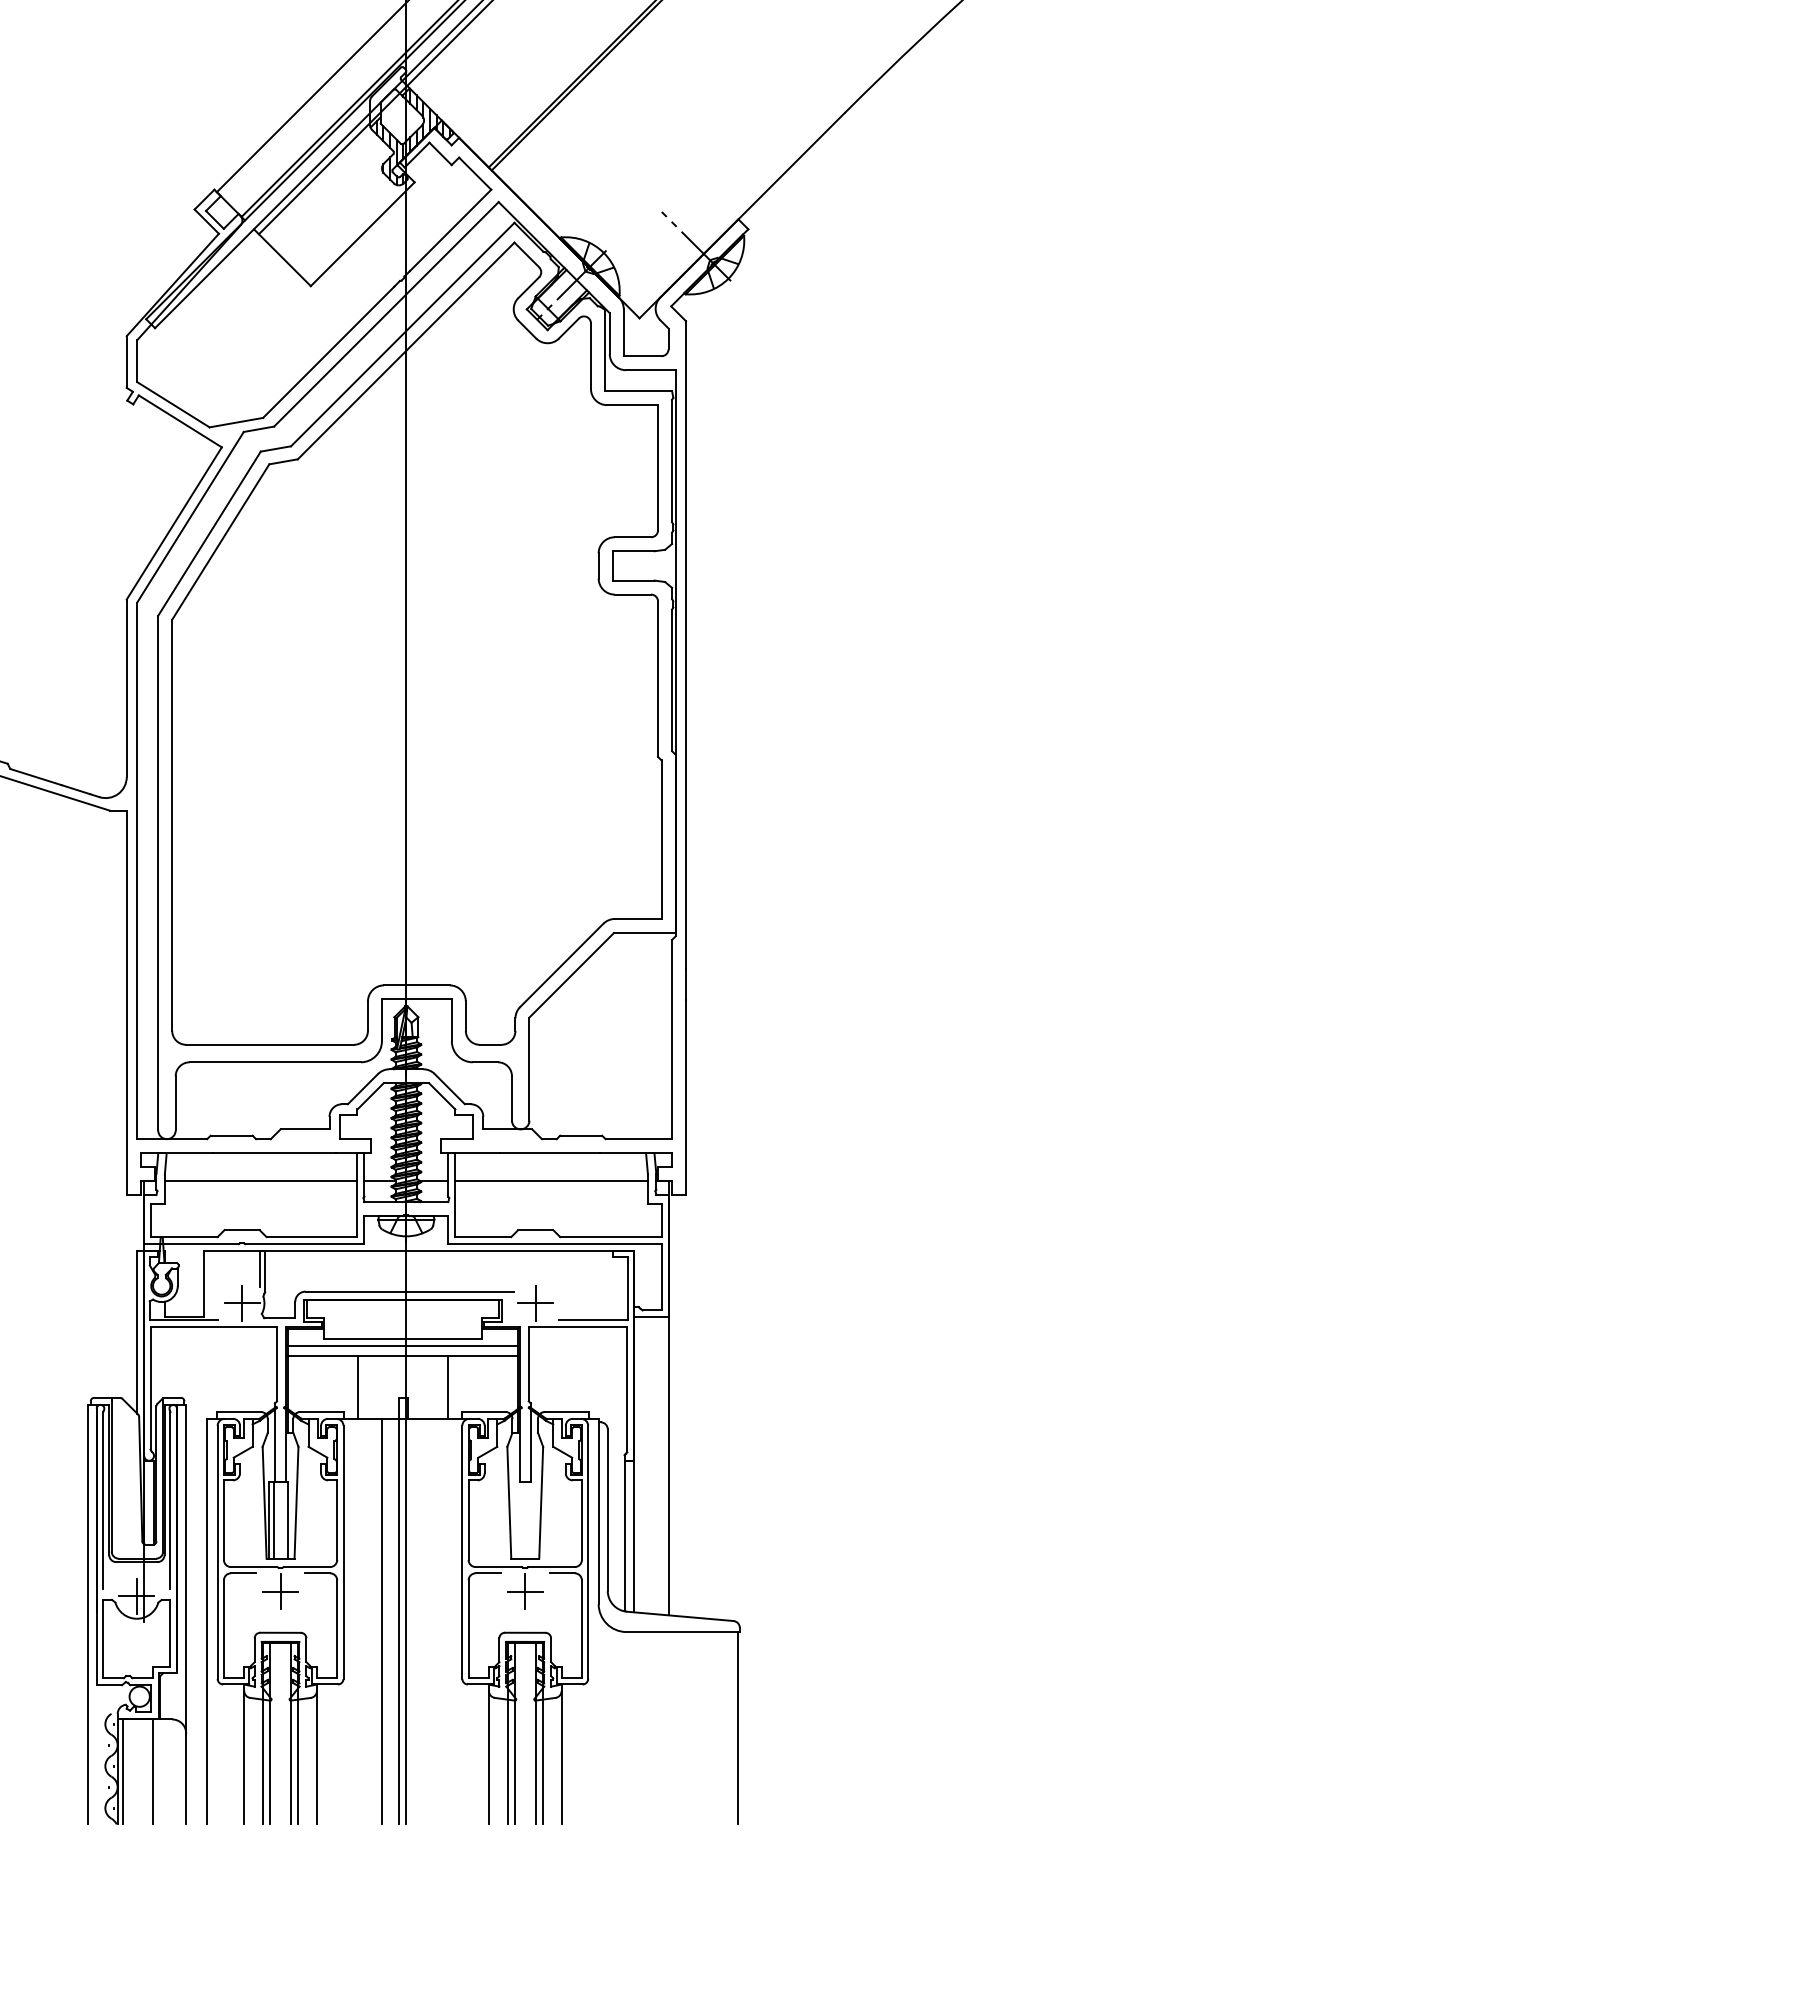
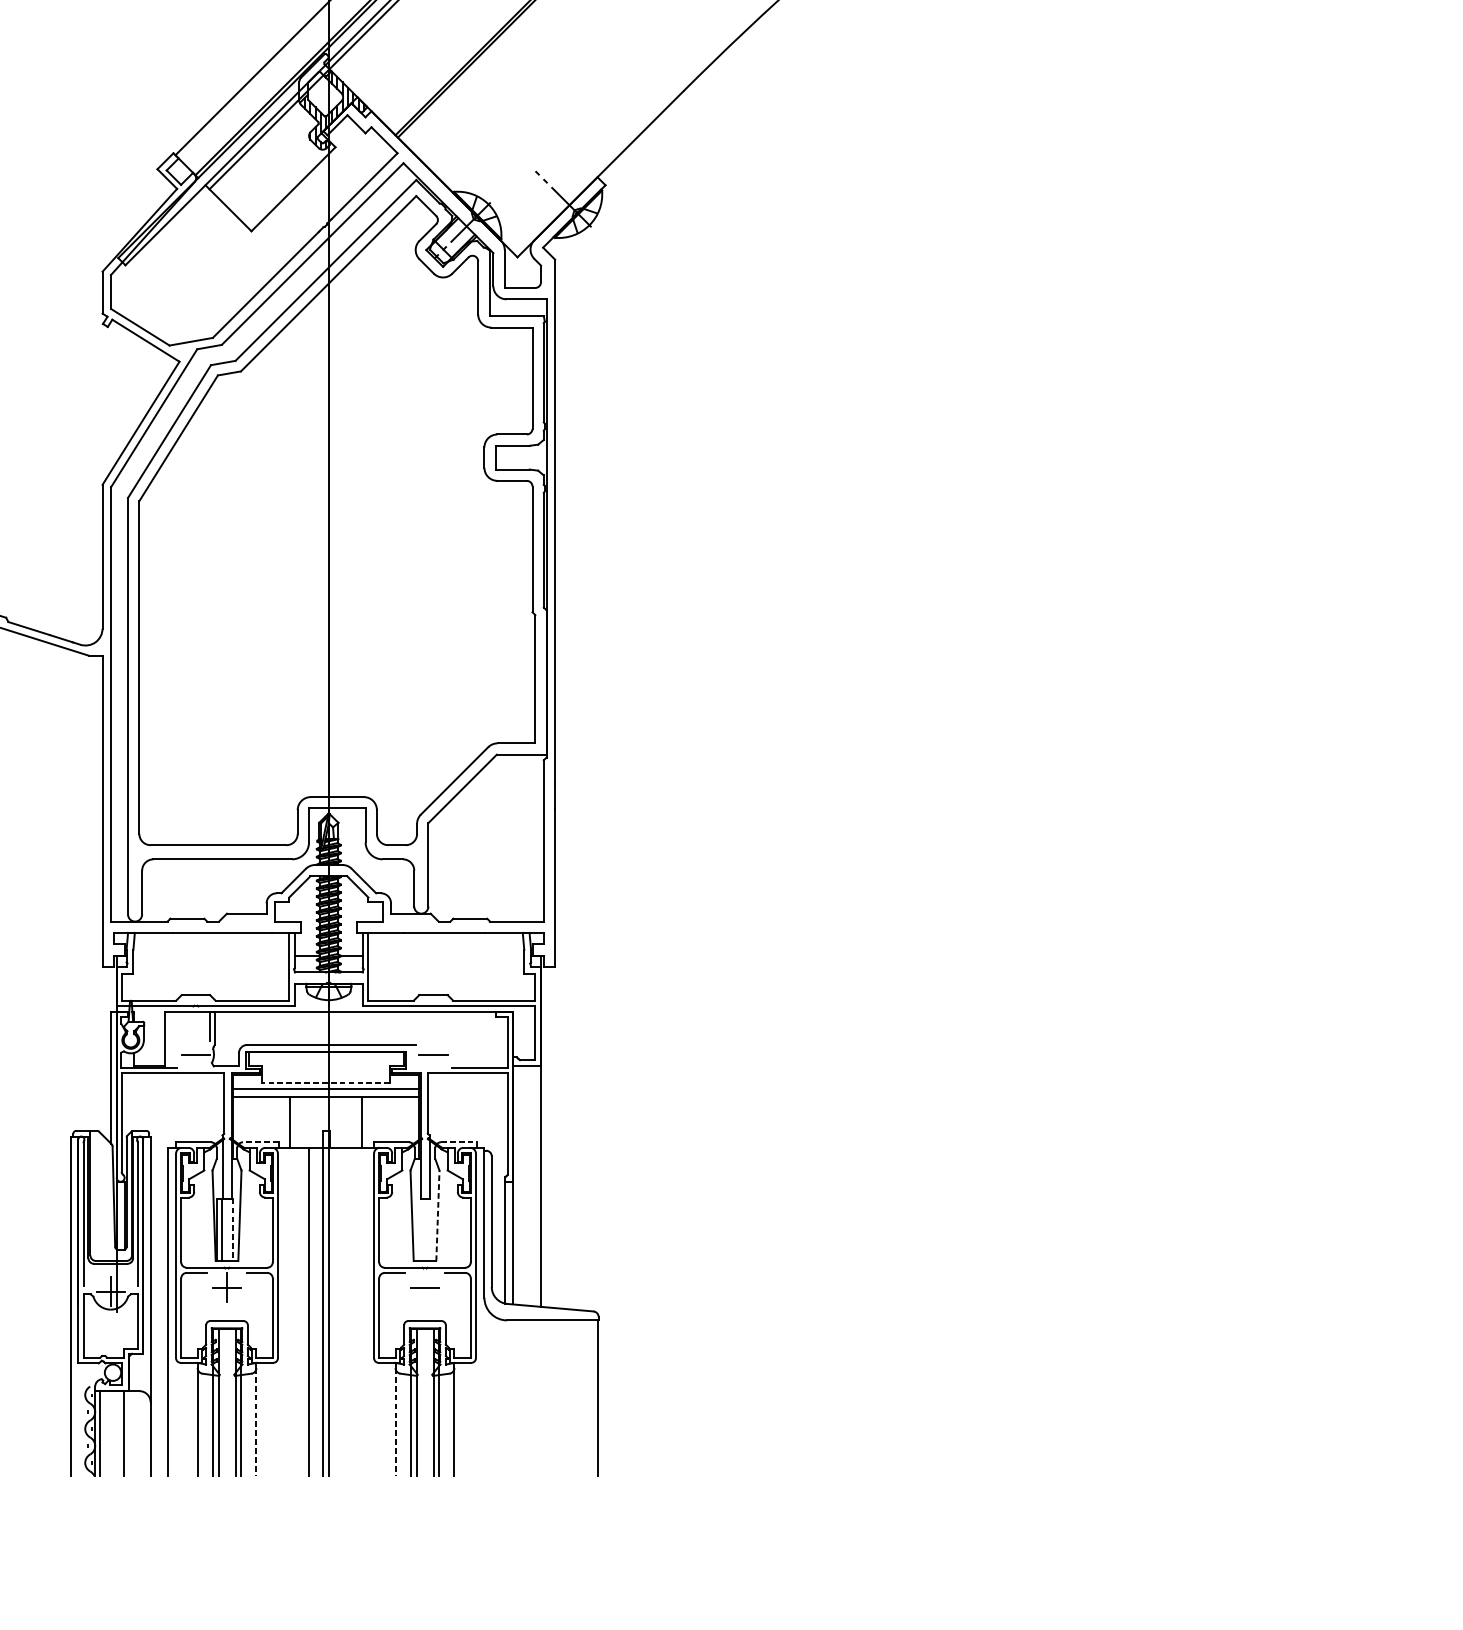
line: (260, 1181) -> (210, 955), removed
line: (551, 1181) -> (446, 955), removed
line: (242, 1303) -> (196, 1054), removed
line: (535, 1303) -> (433, 1054), removed
line: (402, 1339) -> (325, 1083), solid -> dashed
line: (322, 1411) -> (260, 1141), solid -> dashed
line: (566, 1411) -> (458, 1141), solid -> dashed
line: (541, 1502) -> (438, 1215), solid -> dashed
line: (287, 1520) -> (232, 1230), solid -> dashed
line: (525, 1591) -> (425, 1287), removed
line: (316, 1757) -> (256, 1421), solid -> dashed
line: (488, 1757) -> (395, 1421), solid -> dashed

